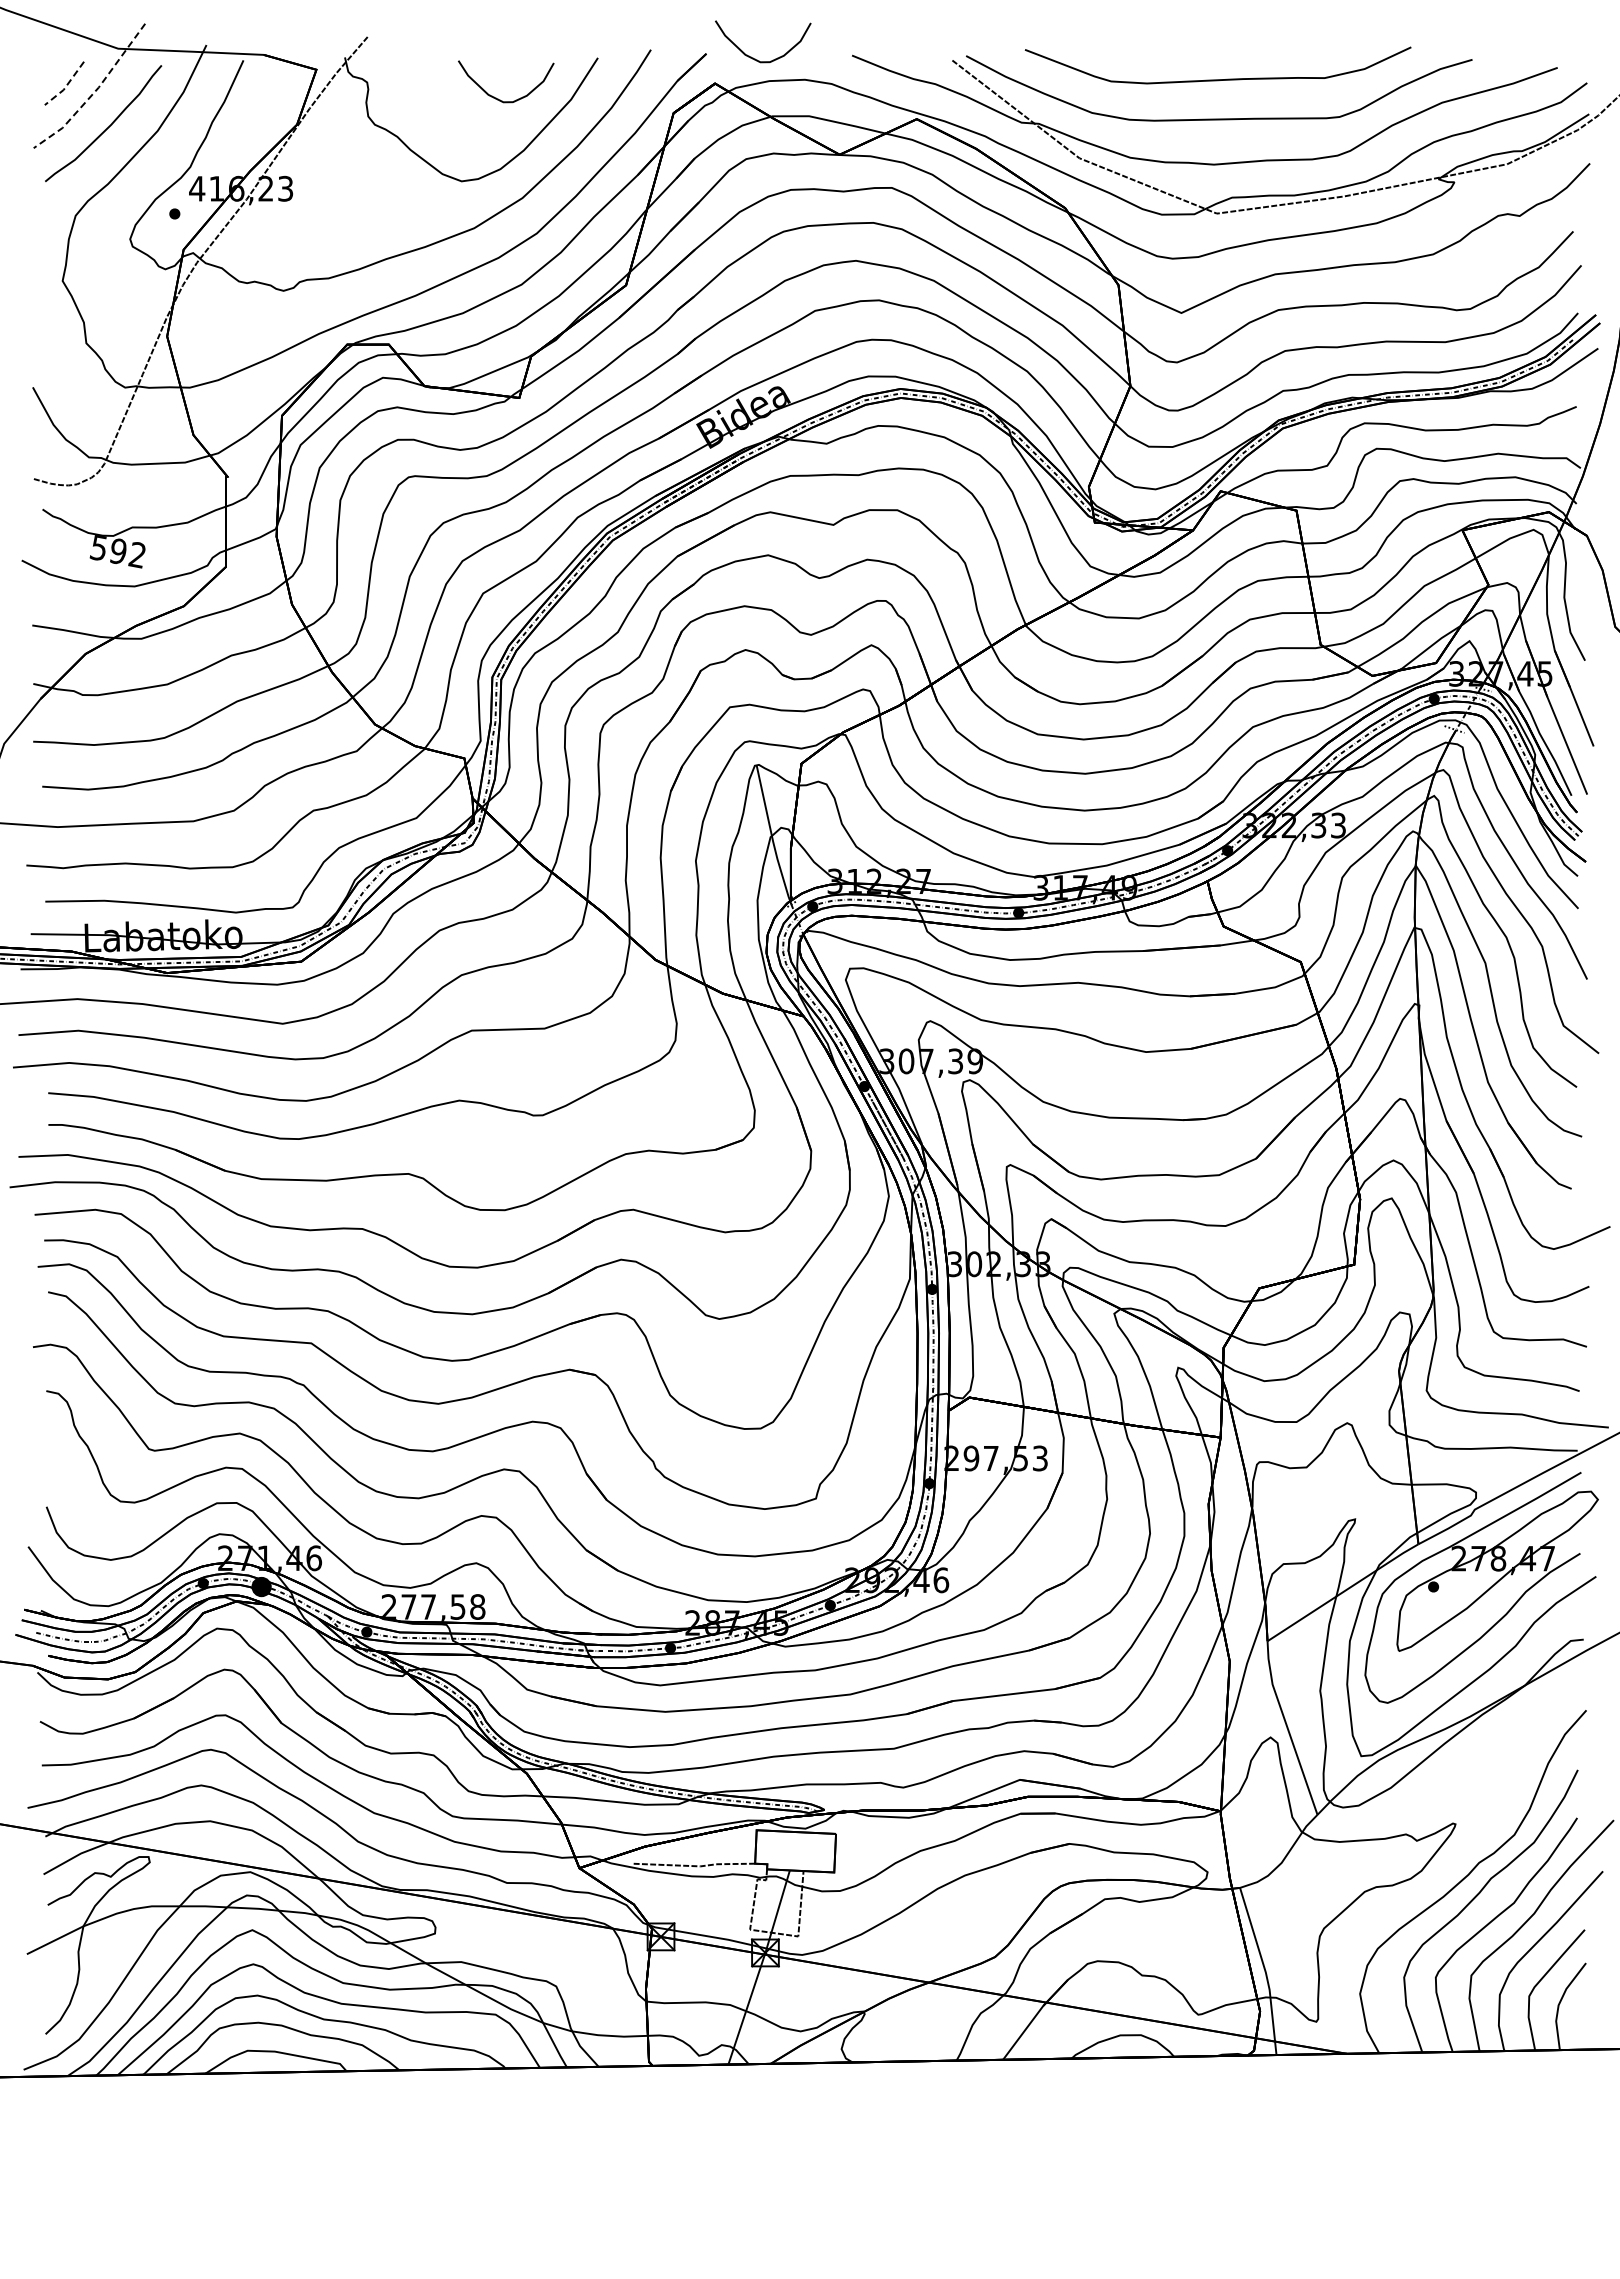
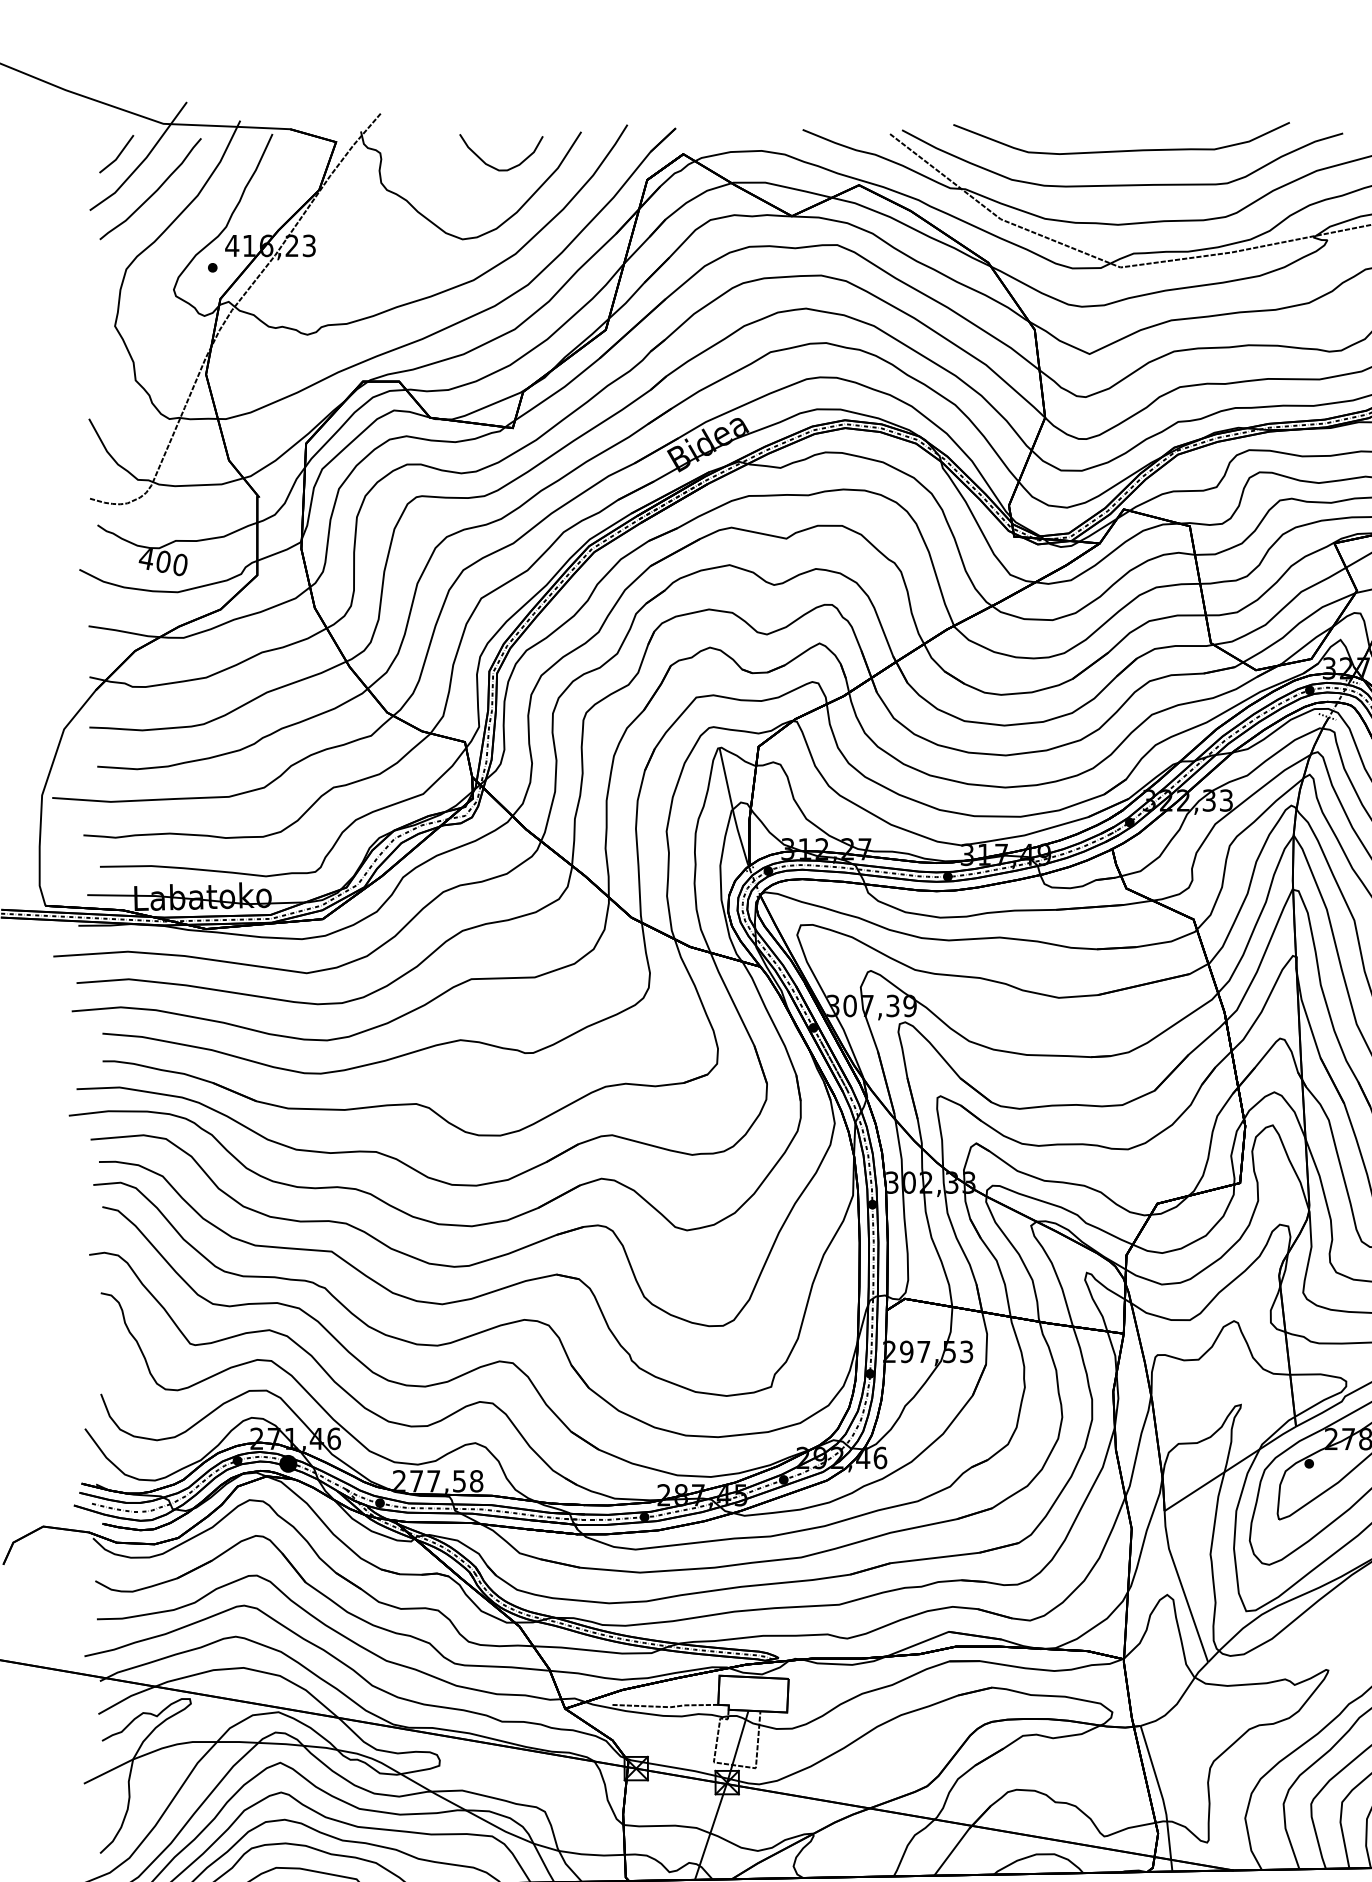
curve: (755, 58) -> (718, 132), removed
line: (65, 86) -> (117, 156), dashed -> solid
line: (94, 91) -> (142, 161), dashed -> solid
text: (117, 551) -> (162, 561), 592 -> 400

